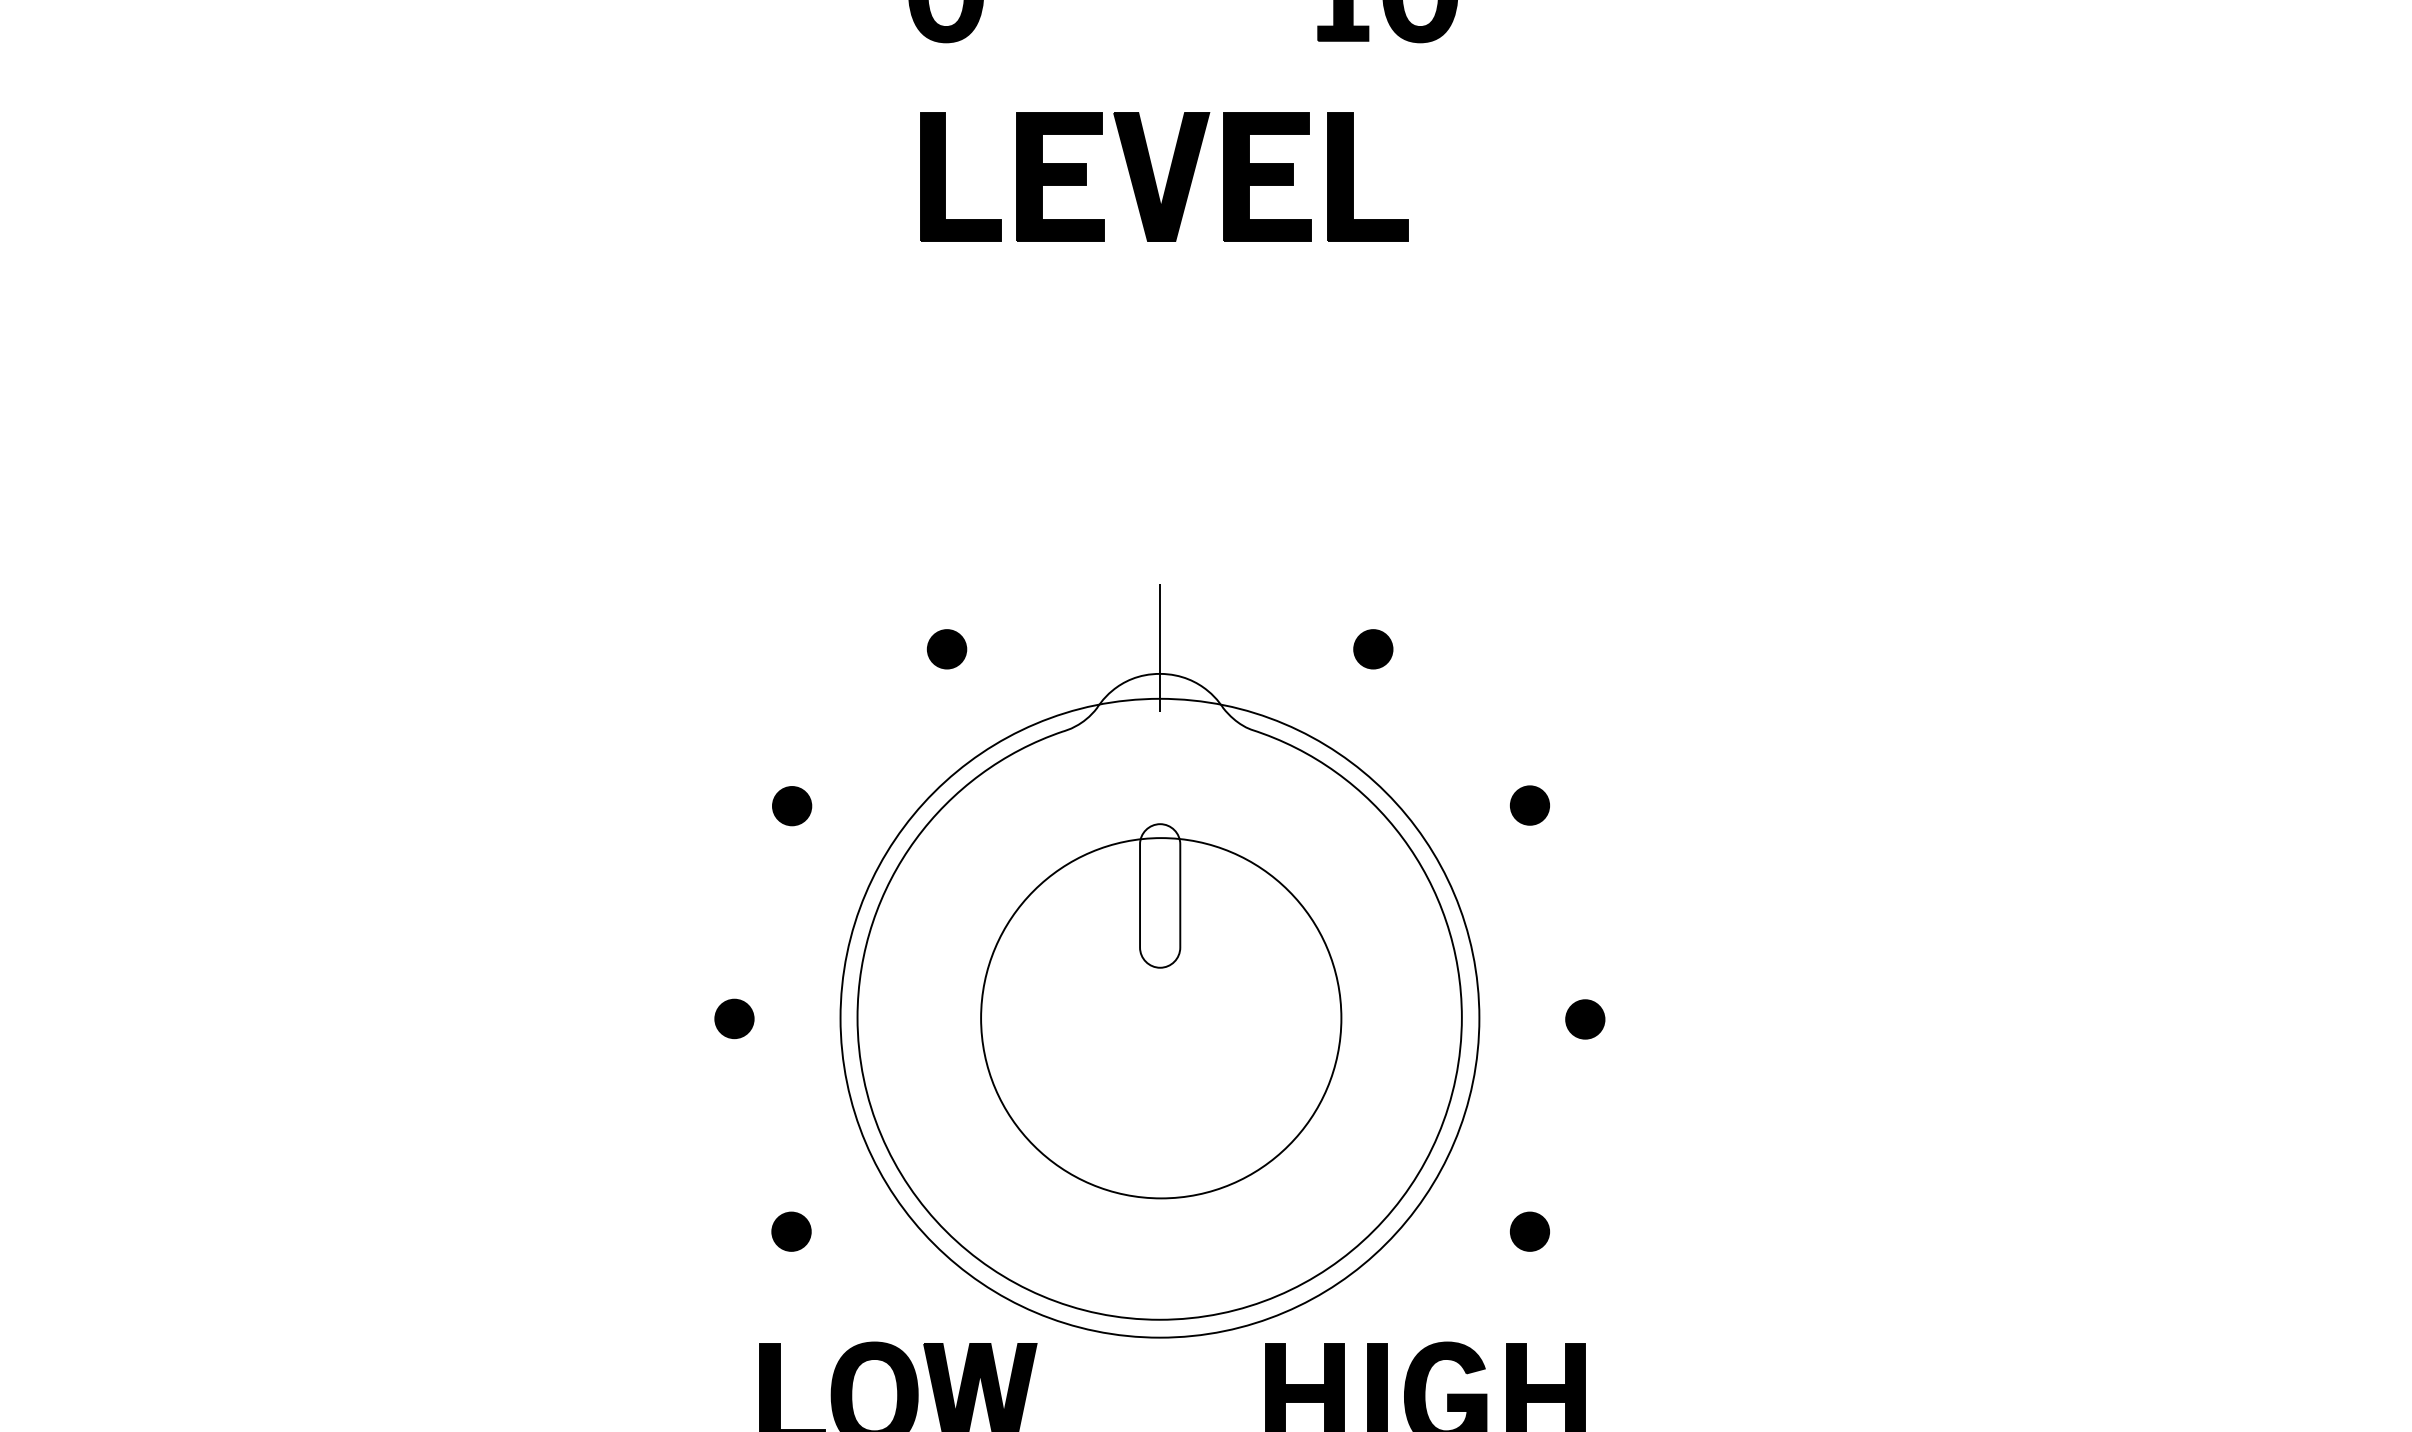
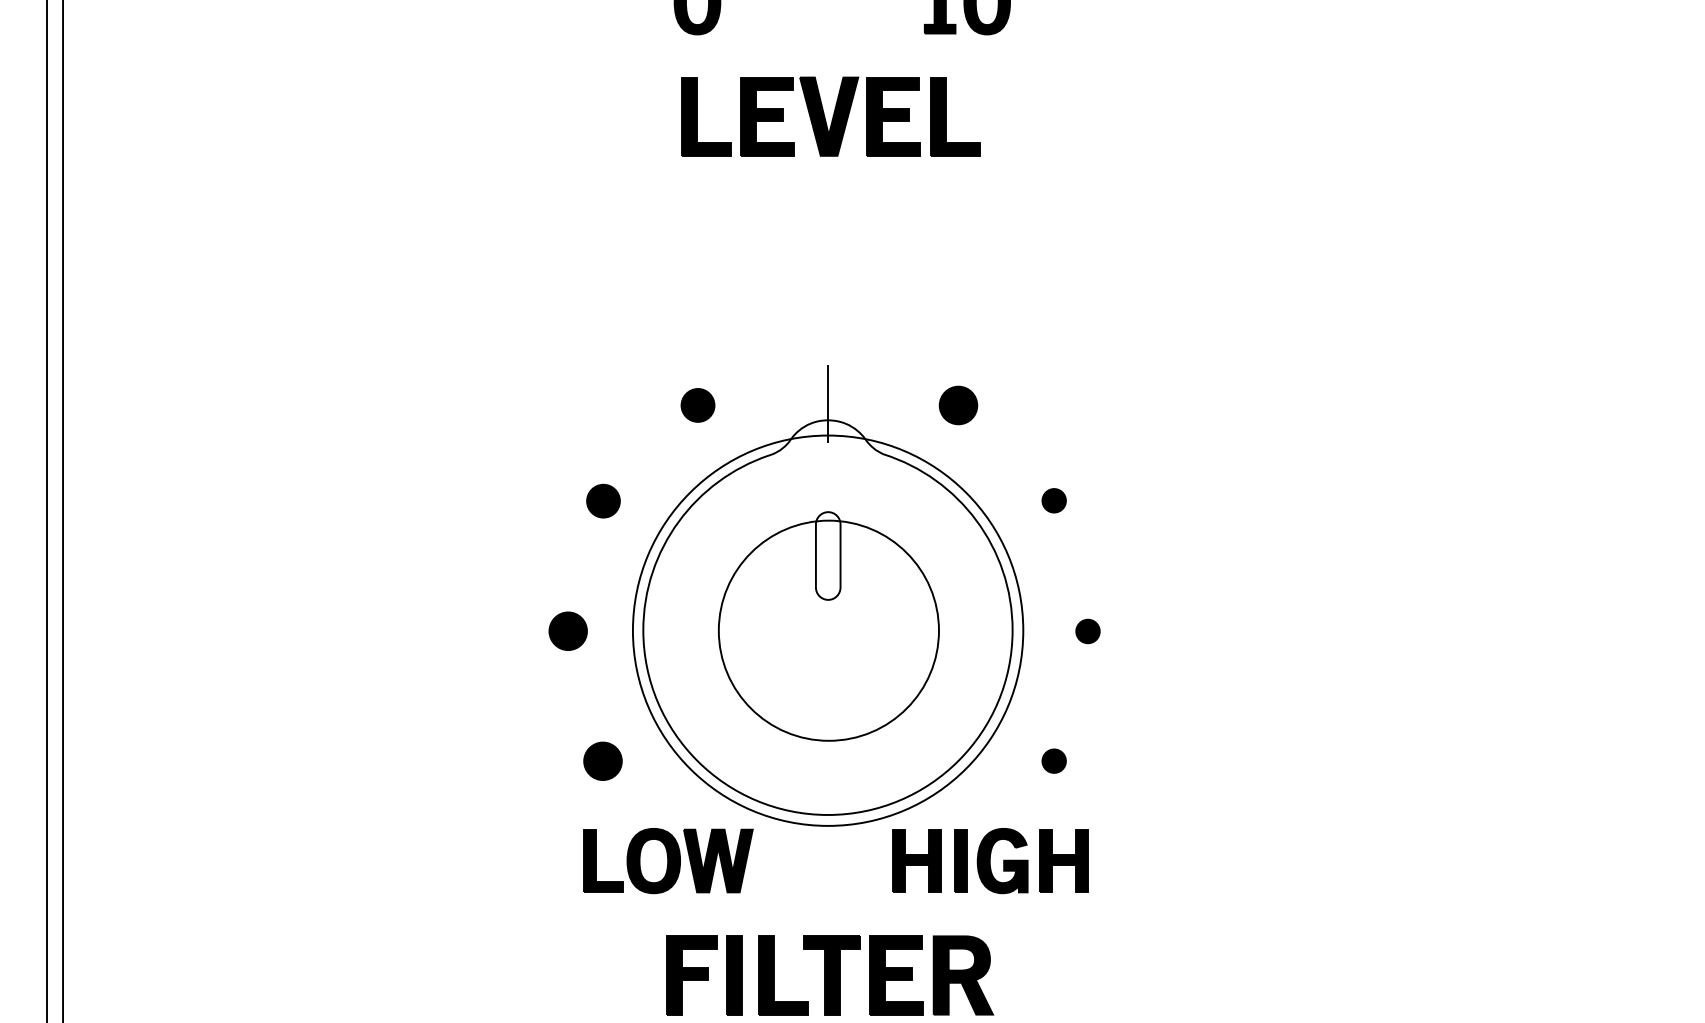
part: (946, 647) -> (697, 404), size x1.4
part: (1373, 647) -> (958, 404), size x1.6
part: (790, 805) -> (602, 500), size x1.4
part: (733, 1017) -> (567, 630), size x1.6
part: (790, 1230) -> (602, 760), size x1.6

